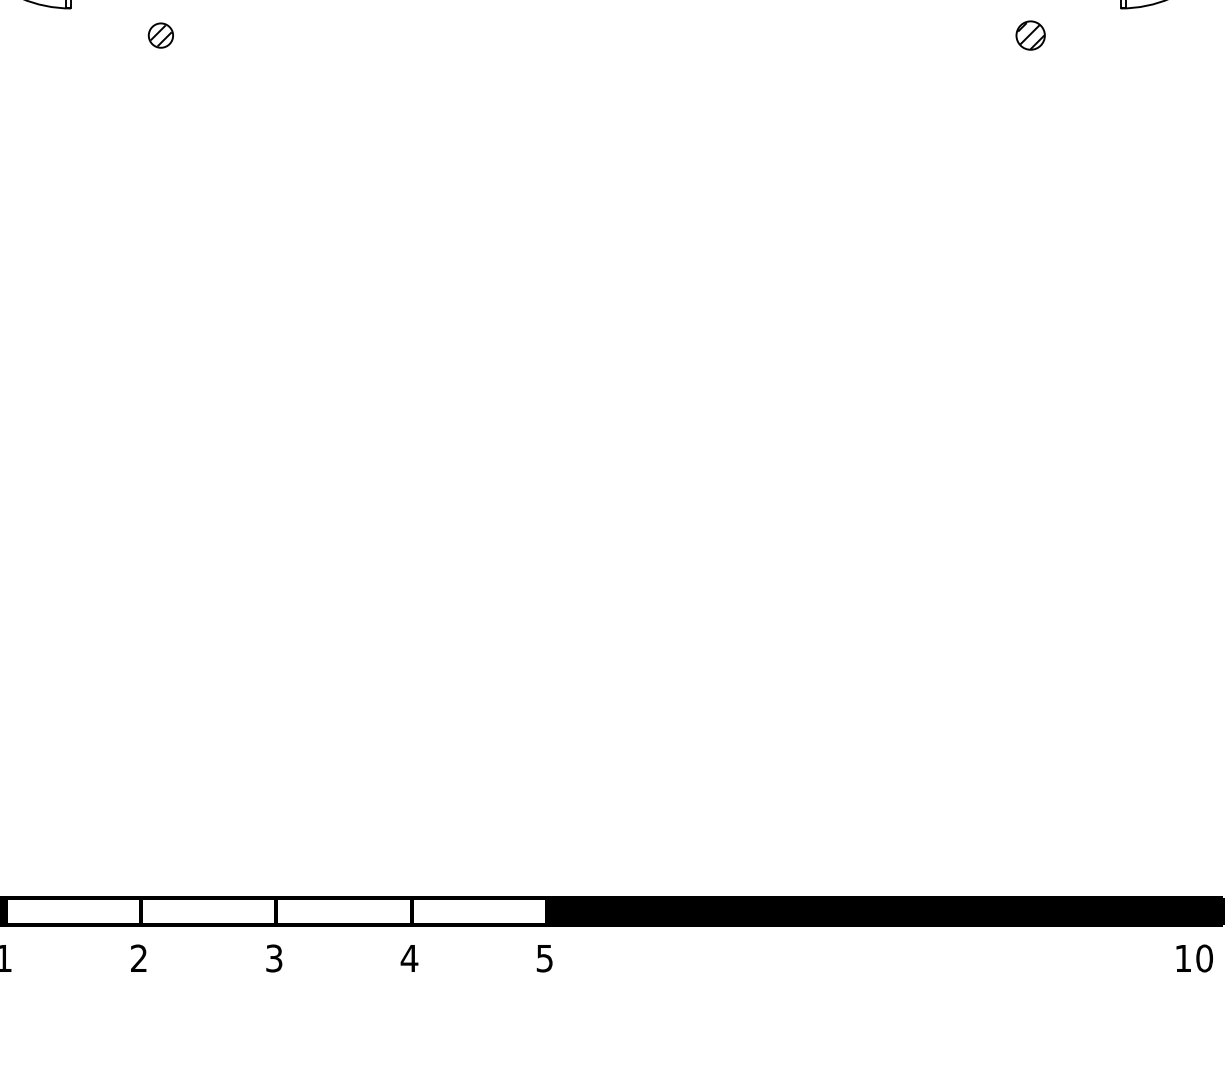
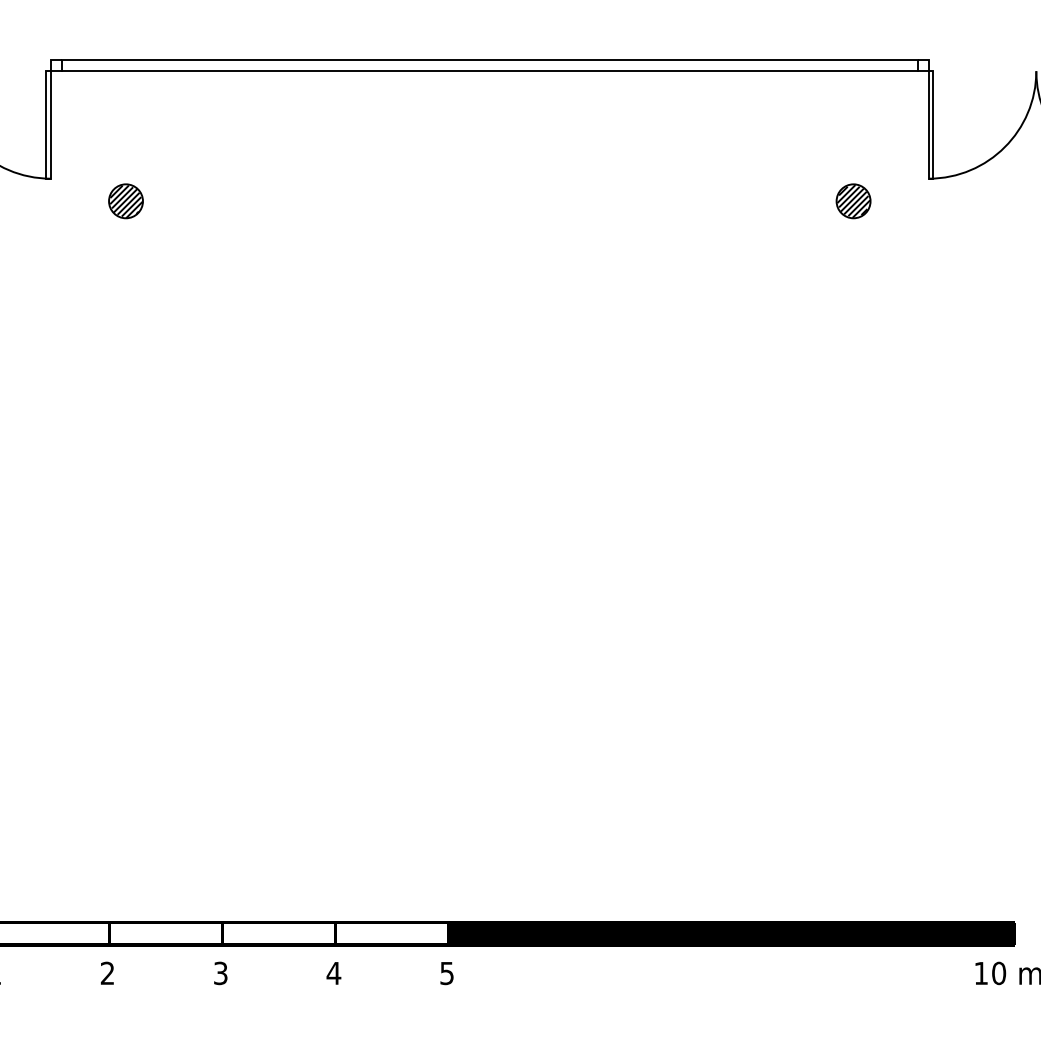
part: (160, 35) -> (125, 201), size x1.67
part: (1030, 35) -> (853, 201), size x1.43

